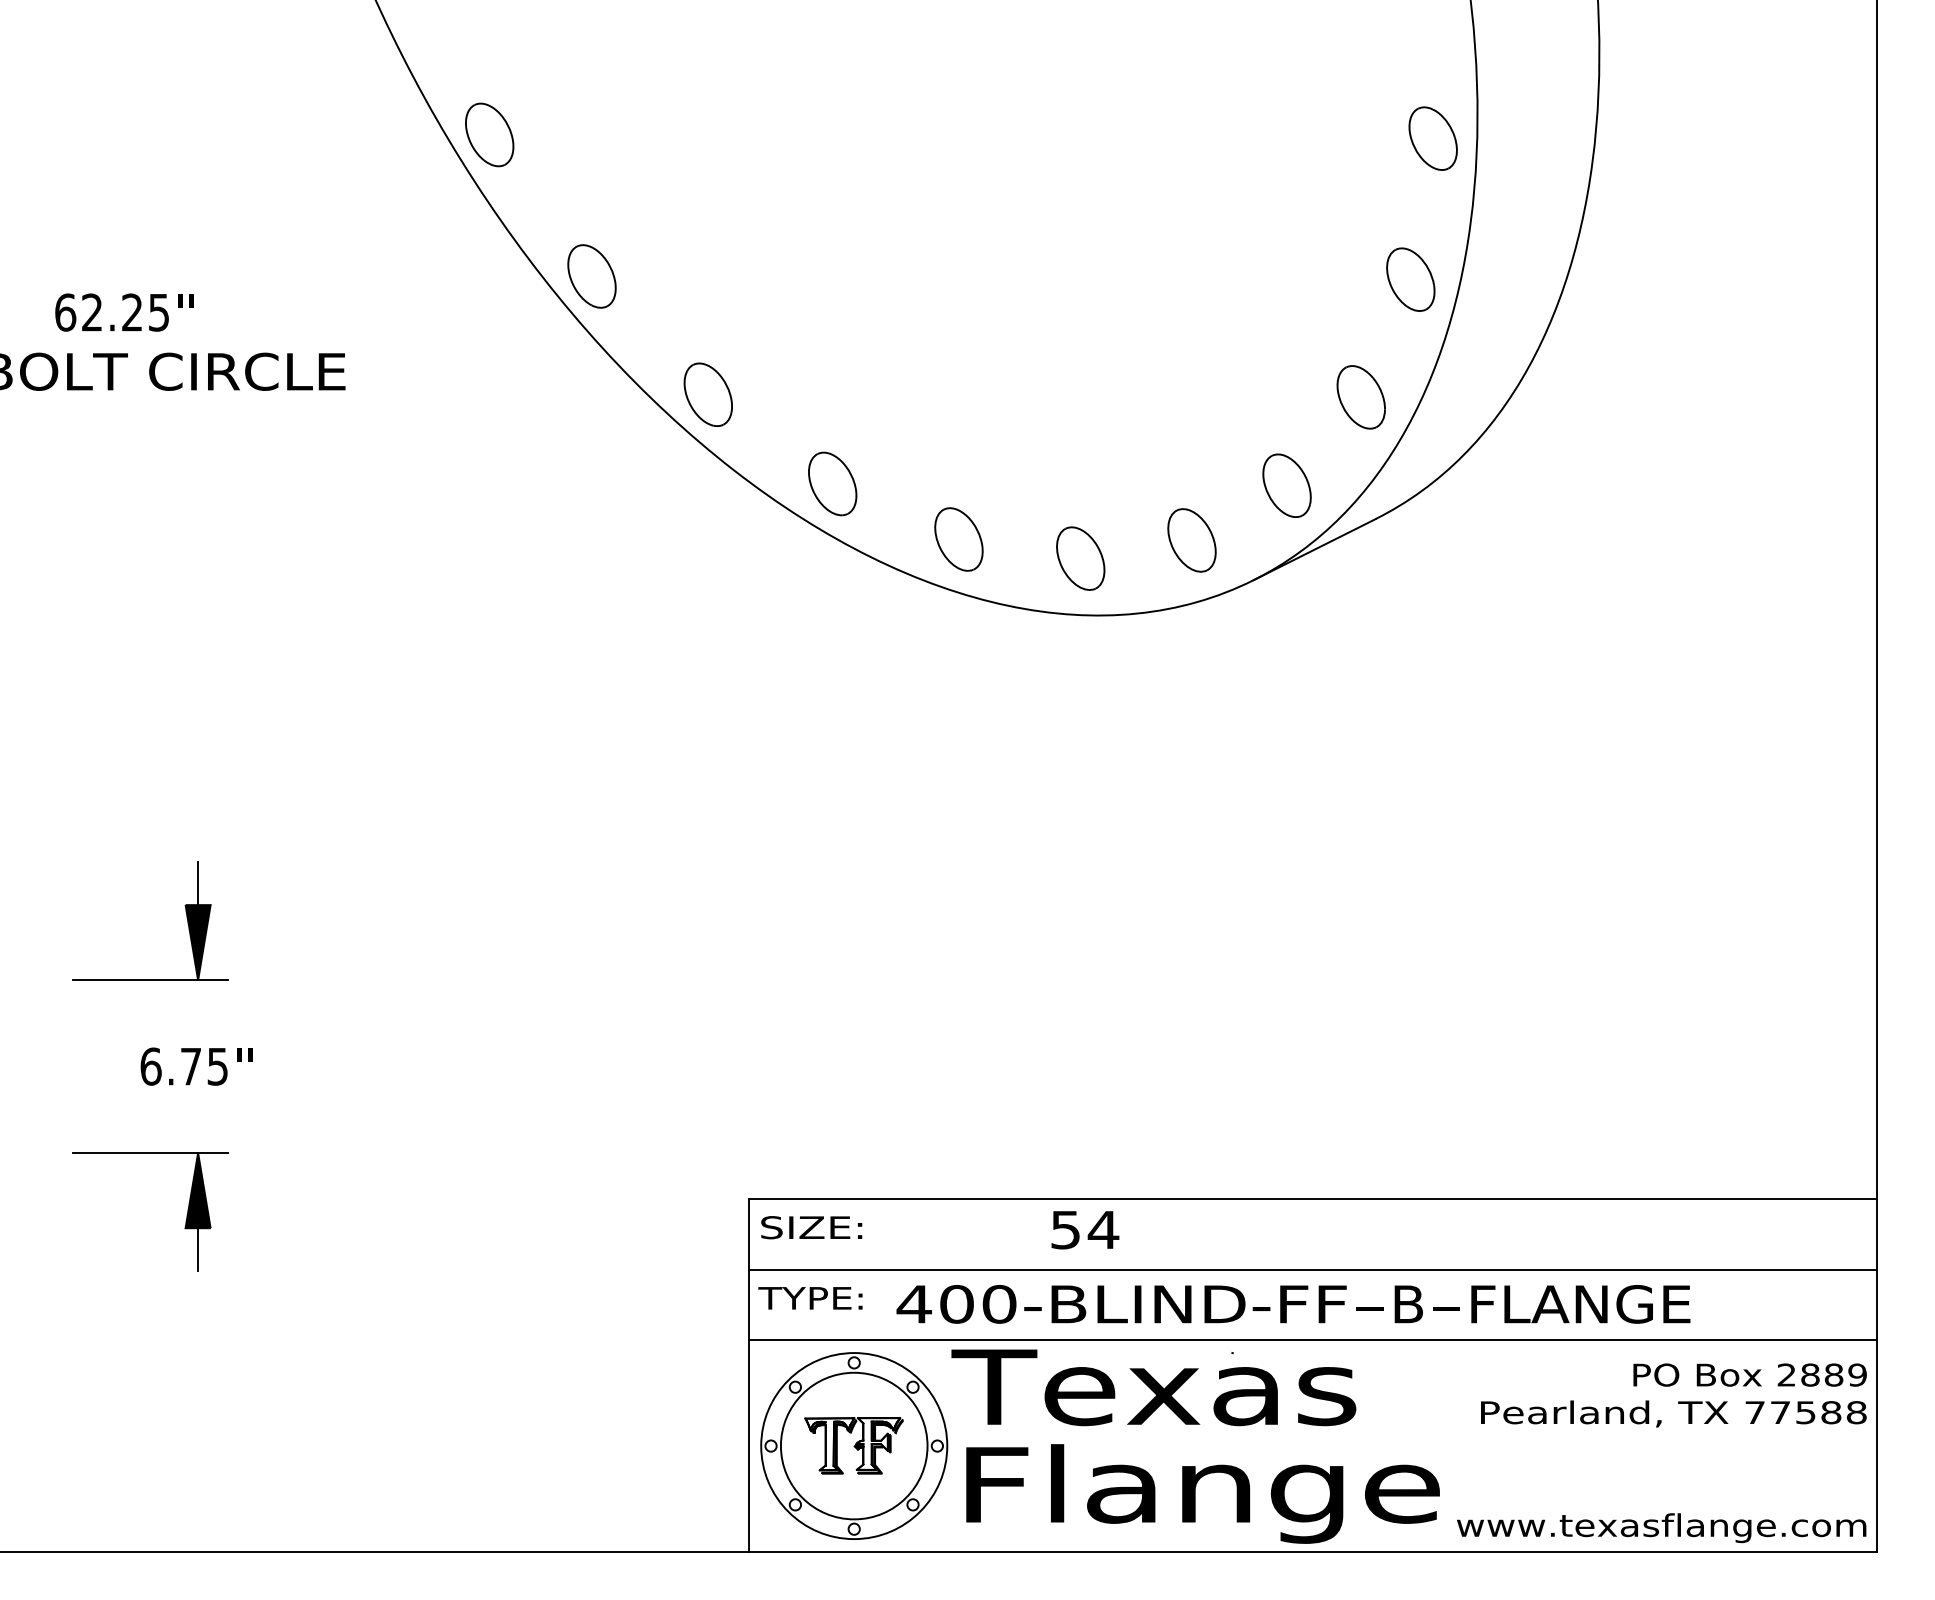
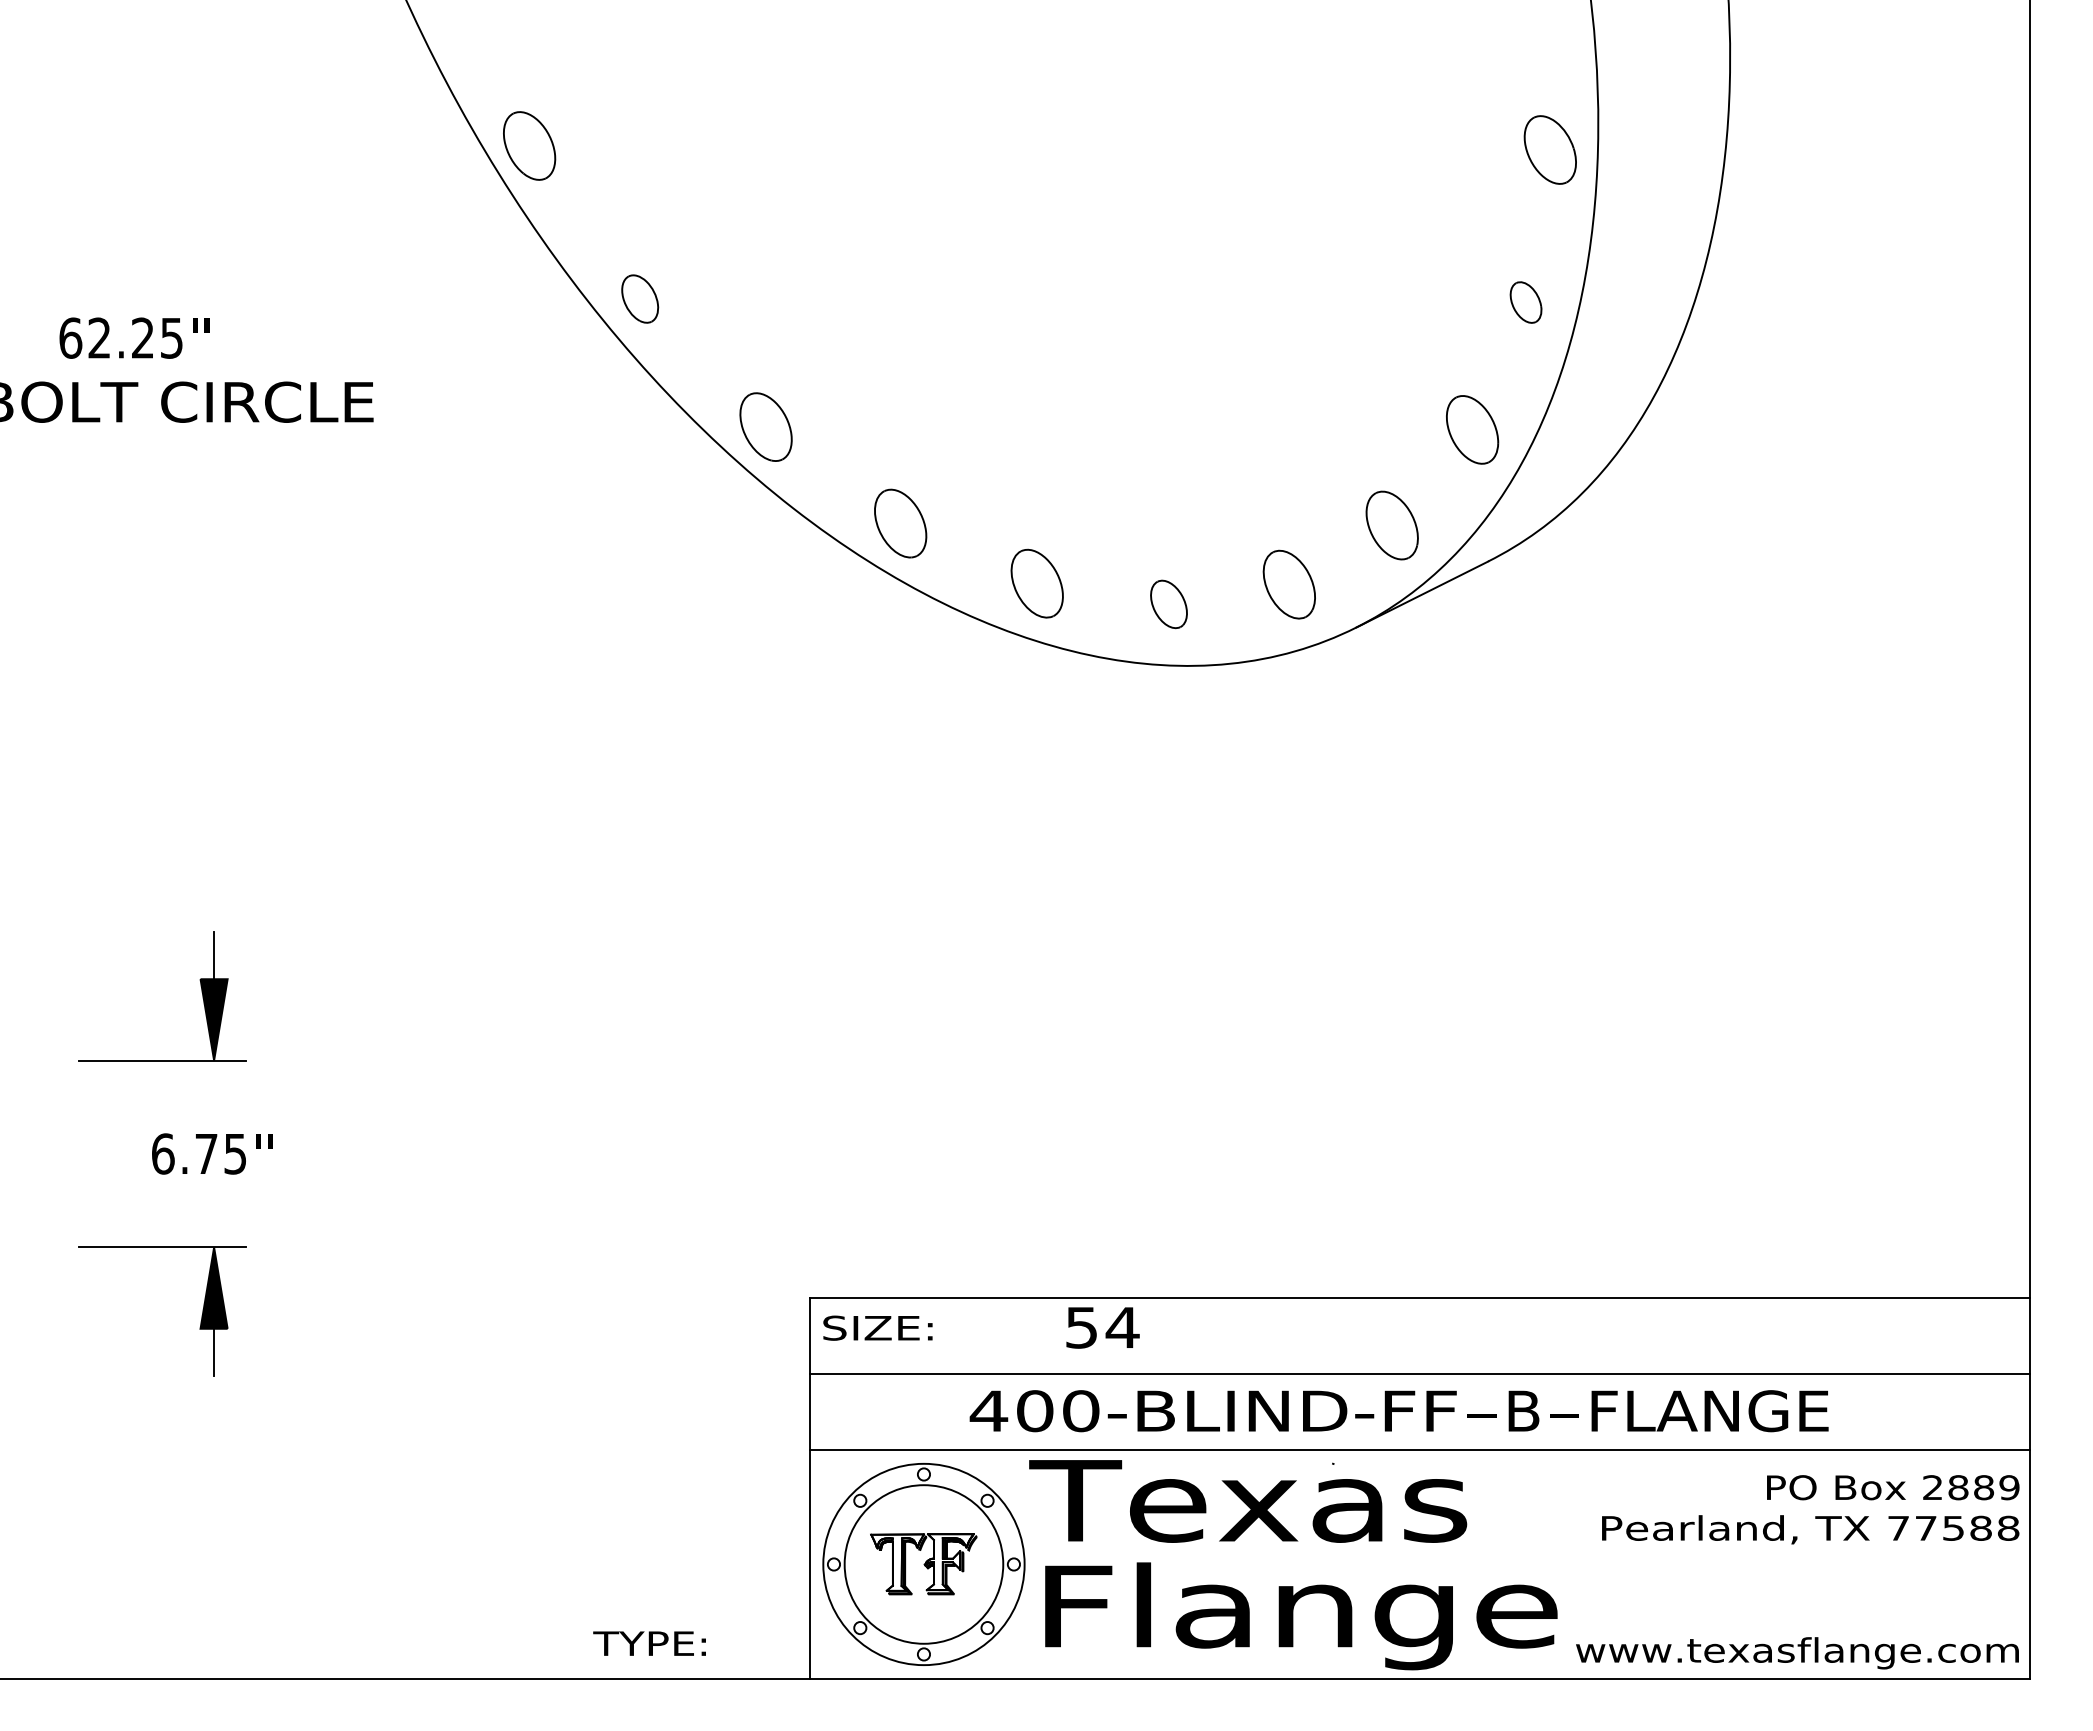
part: (591, 275) -> (639, 298), size x0.7
part: (1410, 279) -> (1525, 302), size x0.6
part: (1080, 558) -> (1168, 604), size x0.7
text: (1084, 1229) -> (1102, 1327), moved
text: (810, 1298) -> (649, 1643), moved

